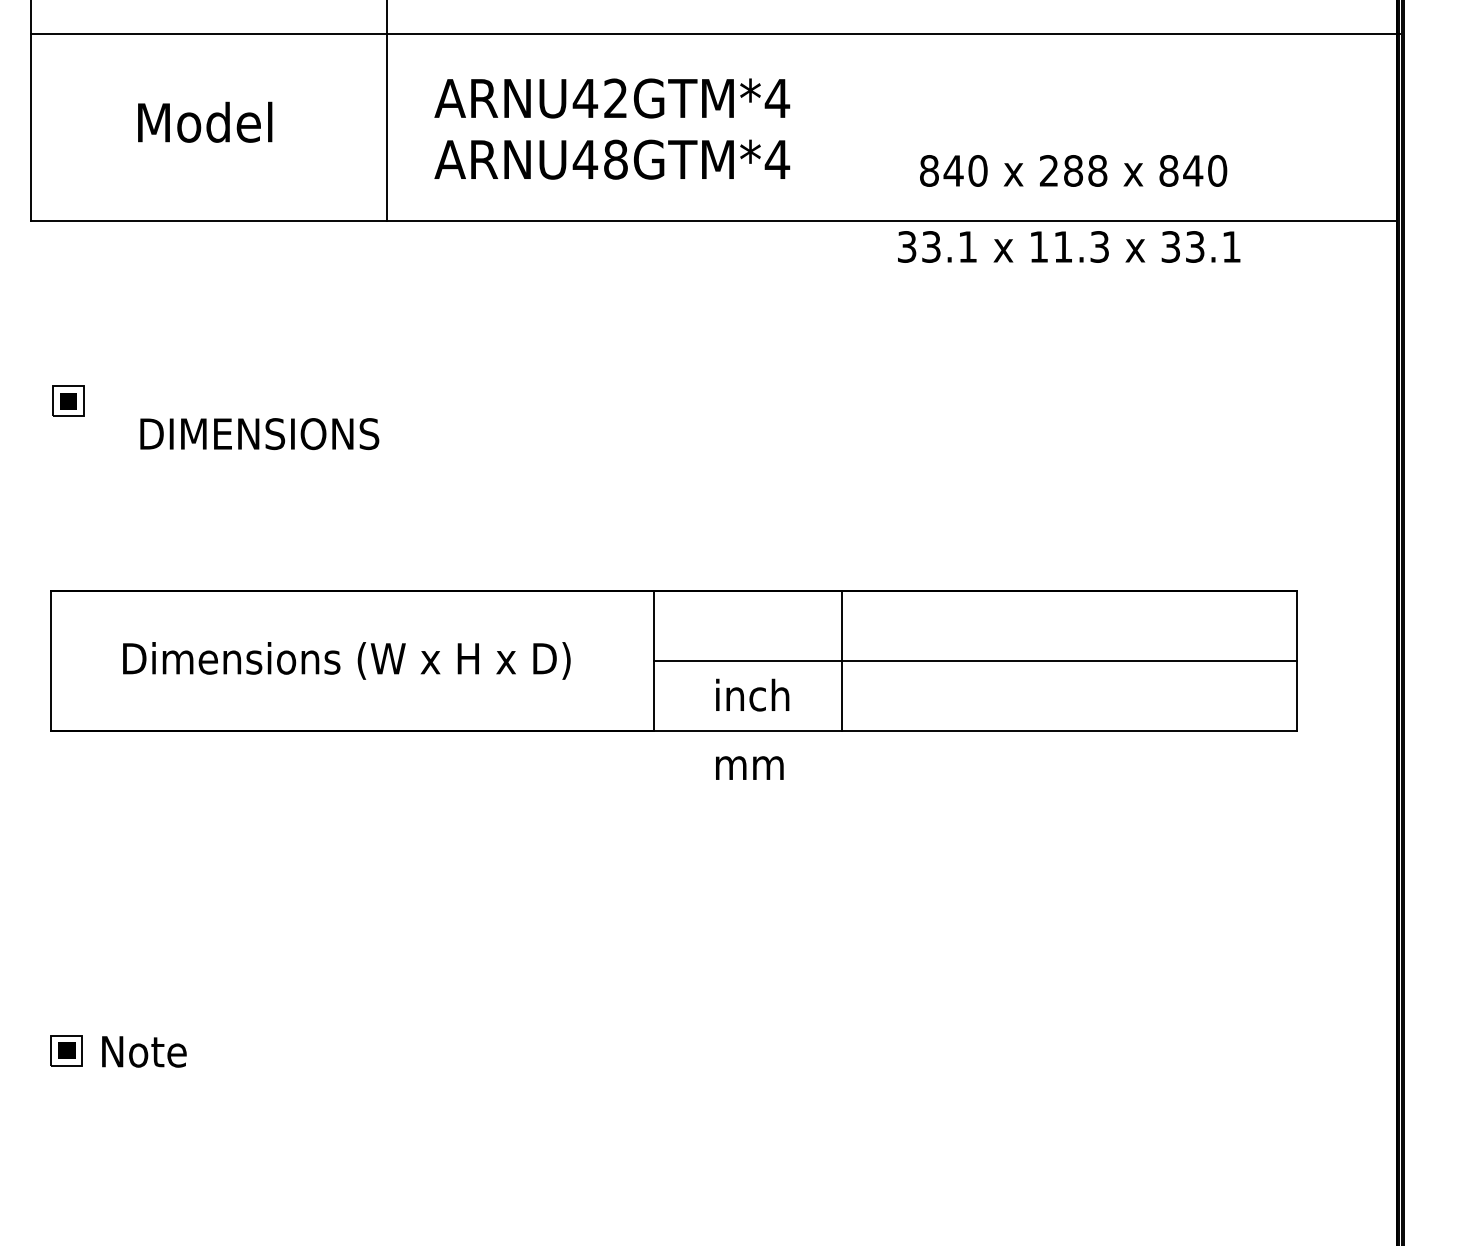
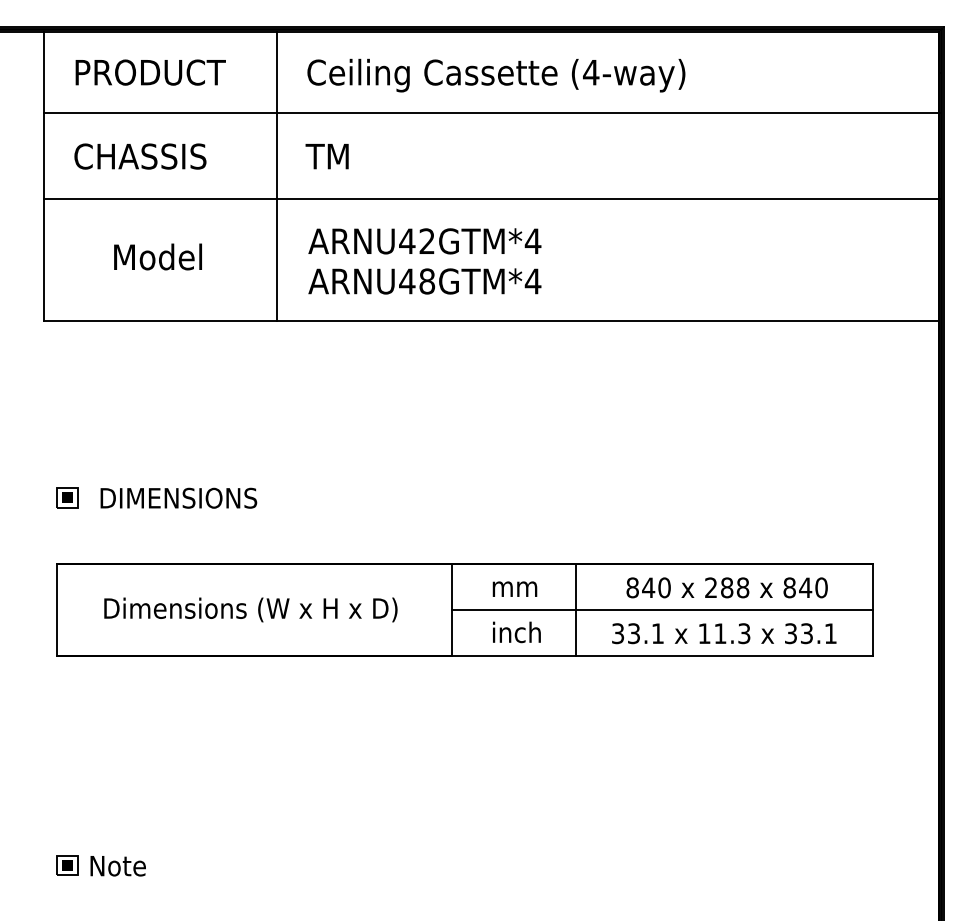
text: (1072, 170) -> (726, 587), moved
text: (1069, 246) -> (724, 633), moved
part: (68, 400) -> (67, 497), moved
text: (259, 432) -> (178, 497), moved
text: (749, 767) -> (514, 588), moved

